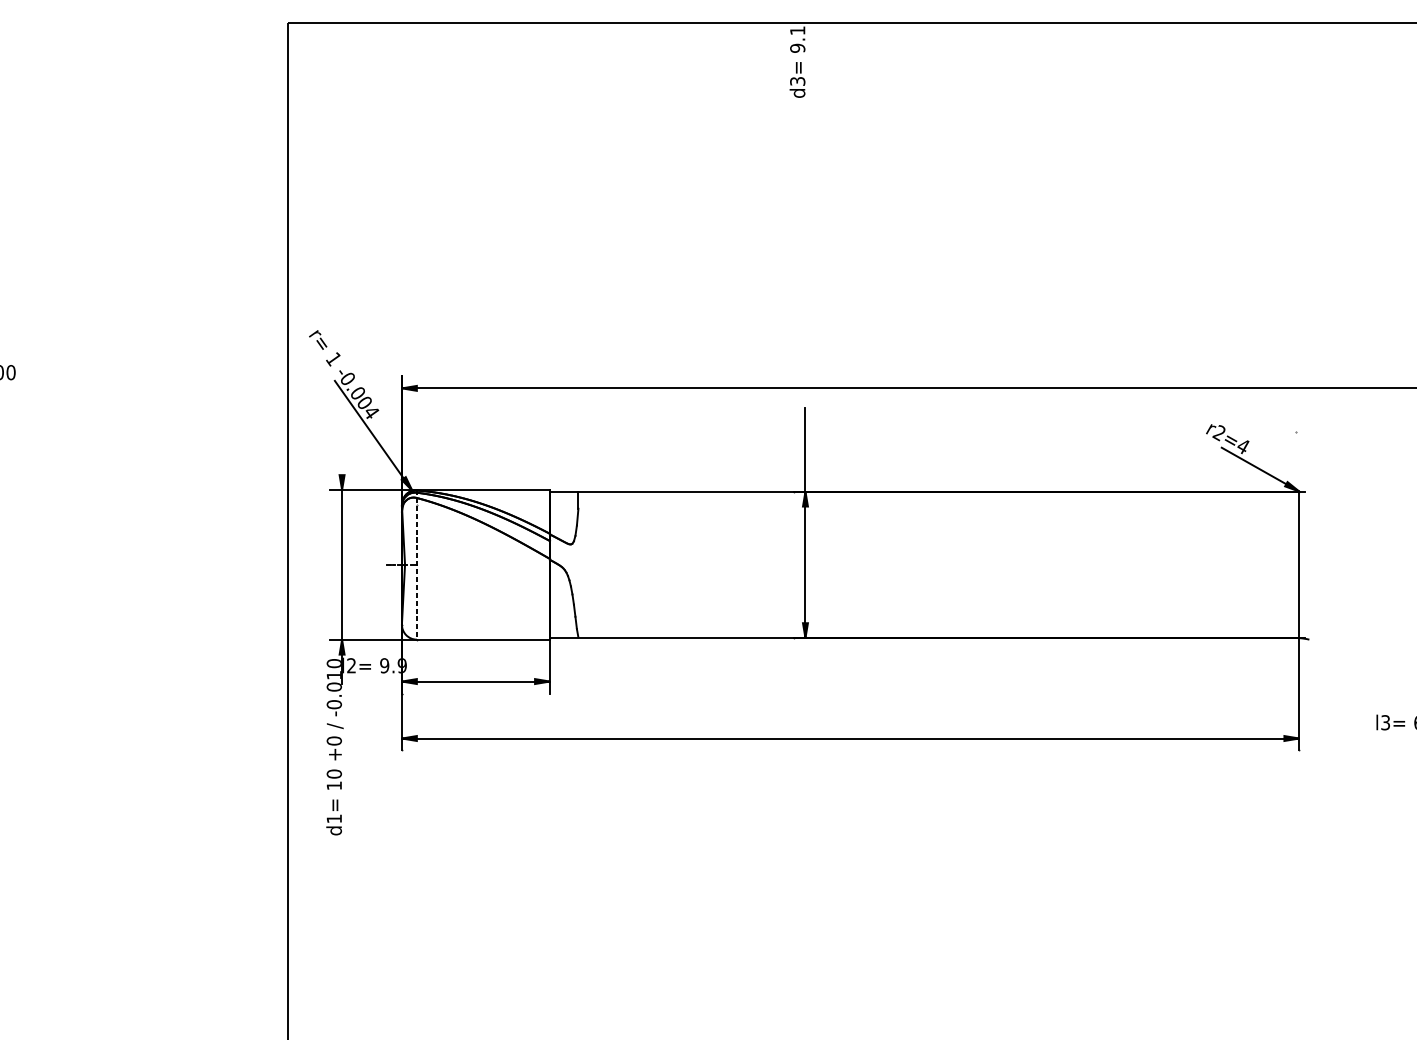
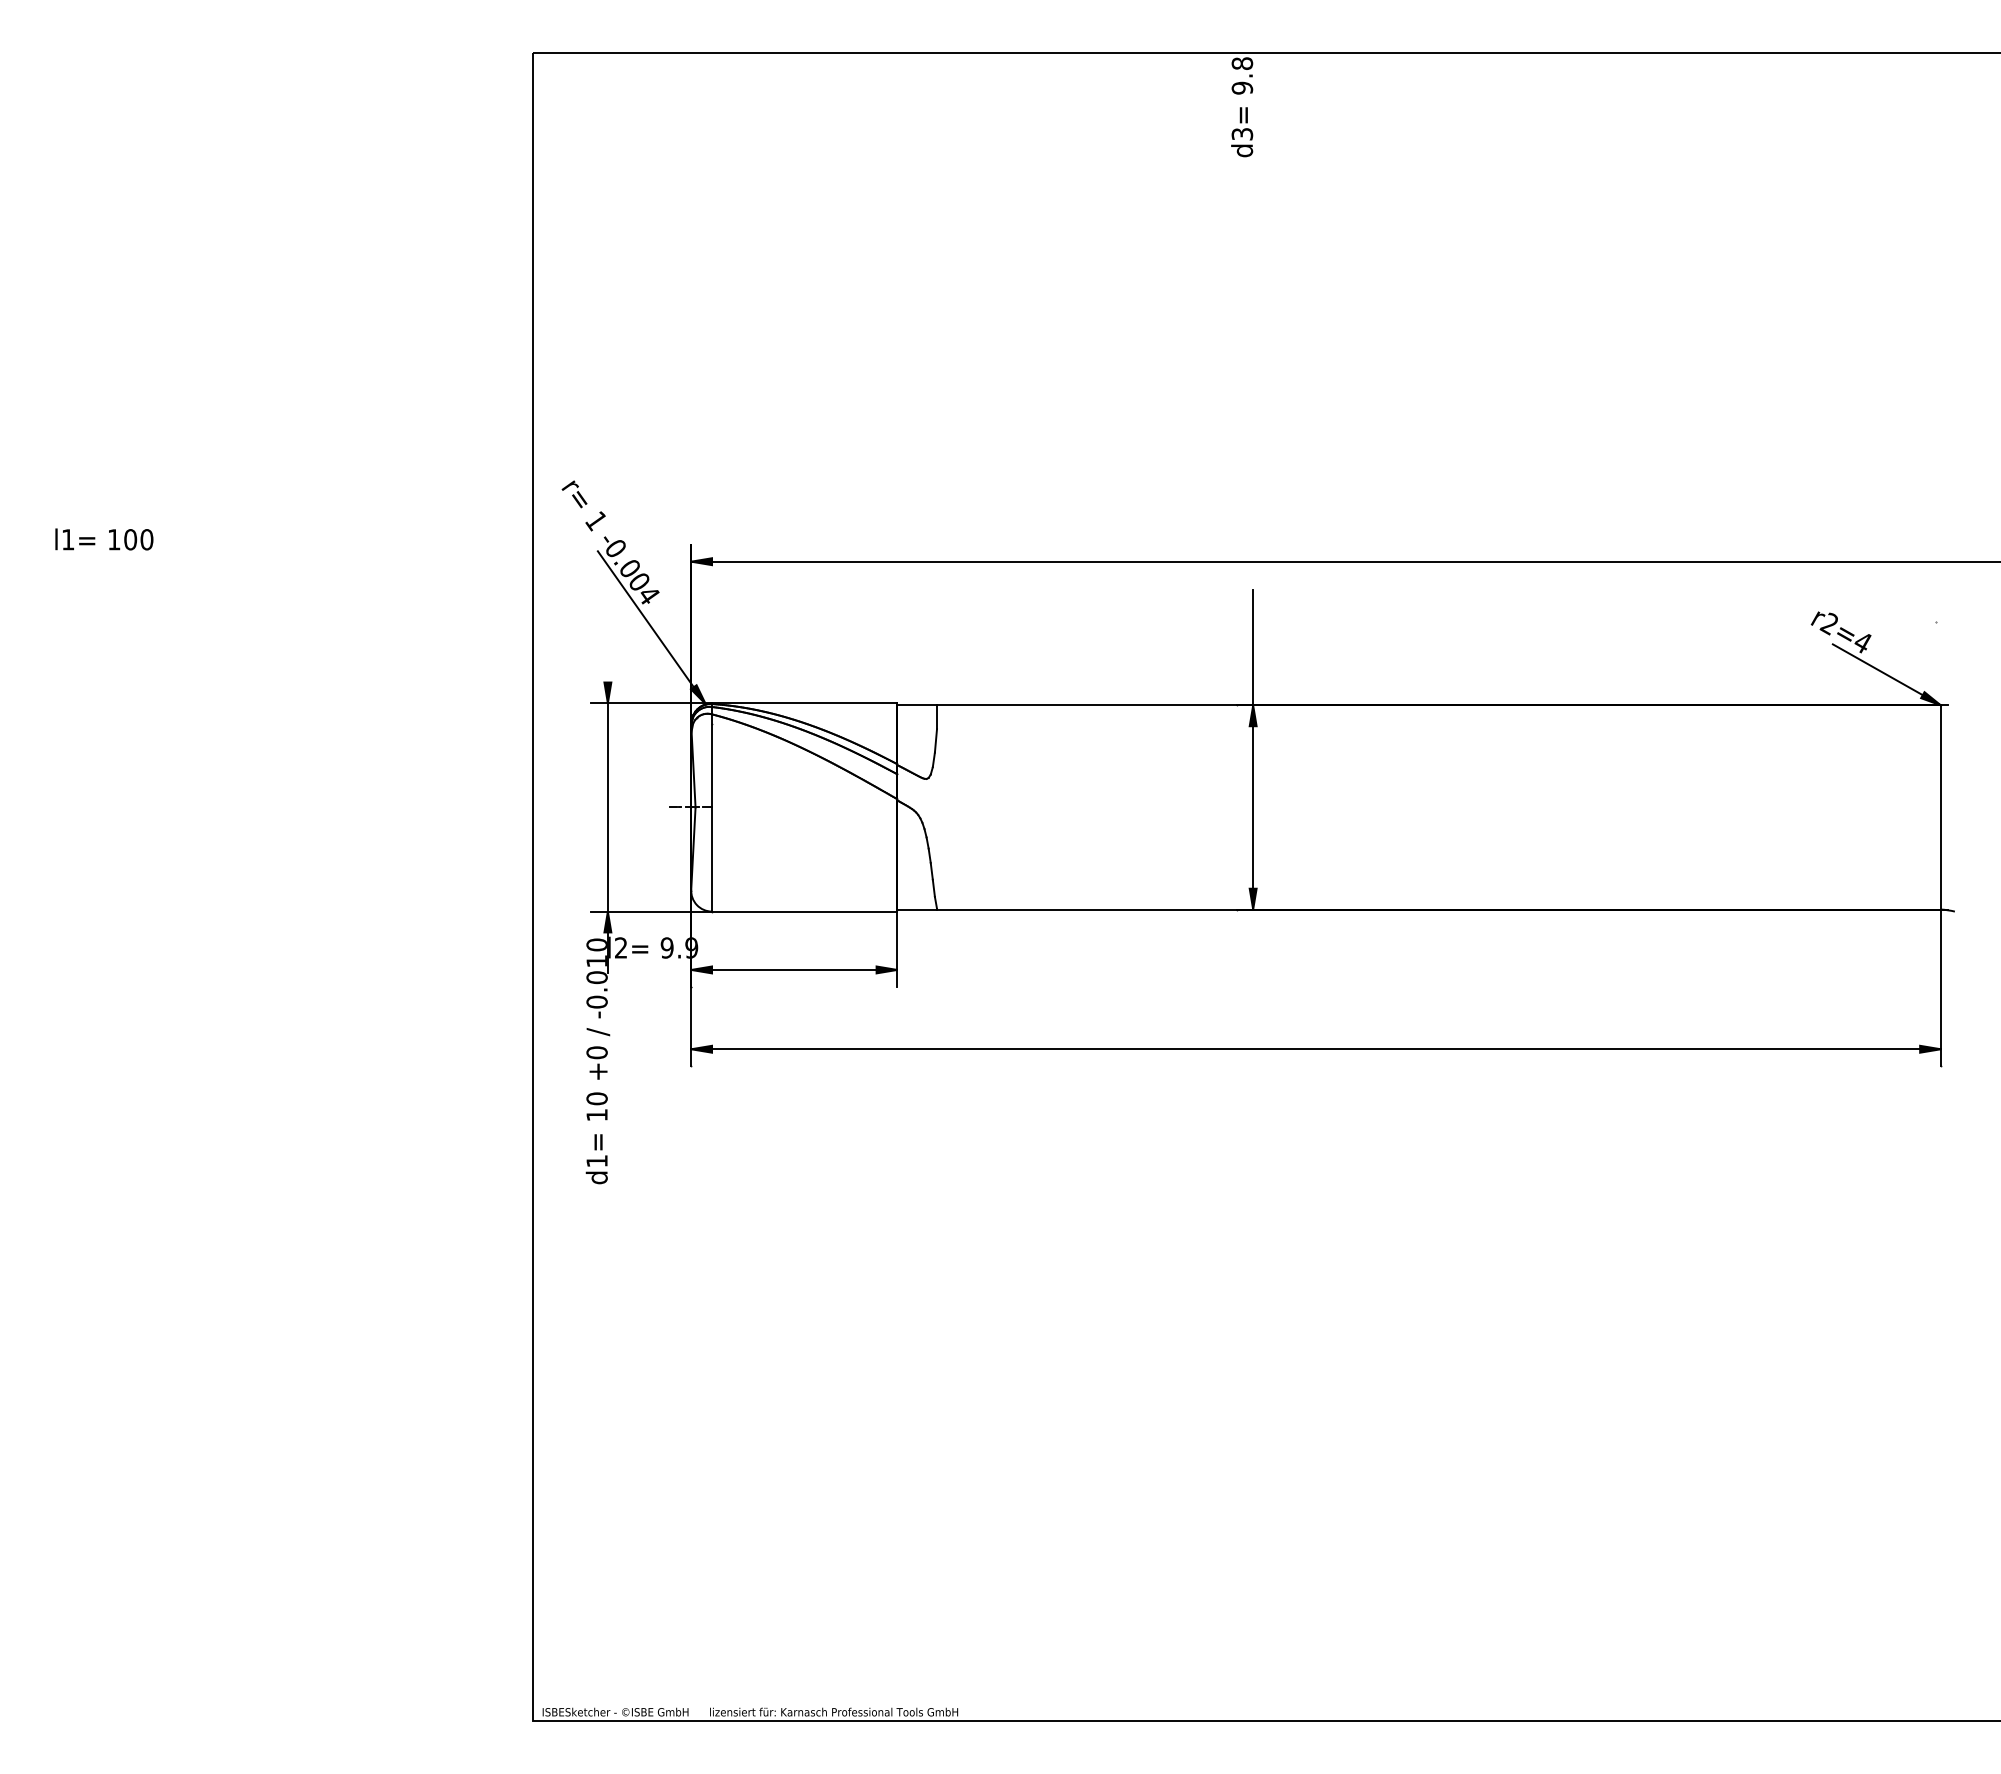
text: (797, 30) -> (1242, 63), 9.1 -> 9.8
line: (417, 564) -> (712, 807), dashed -> solid

